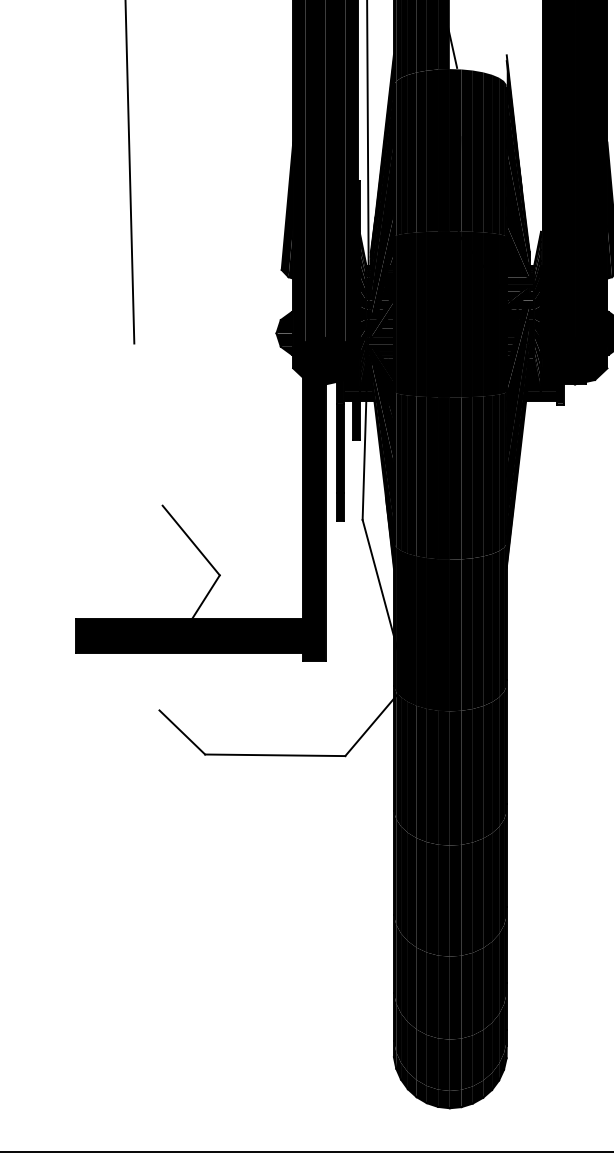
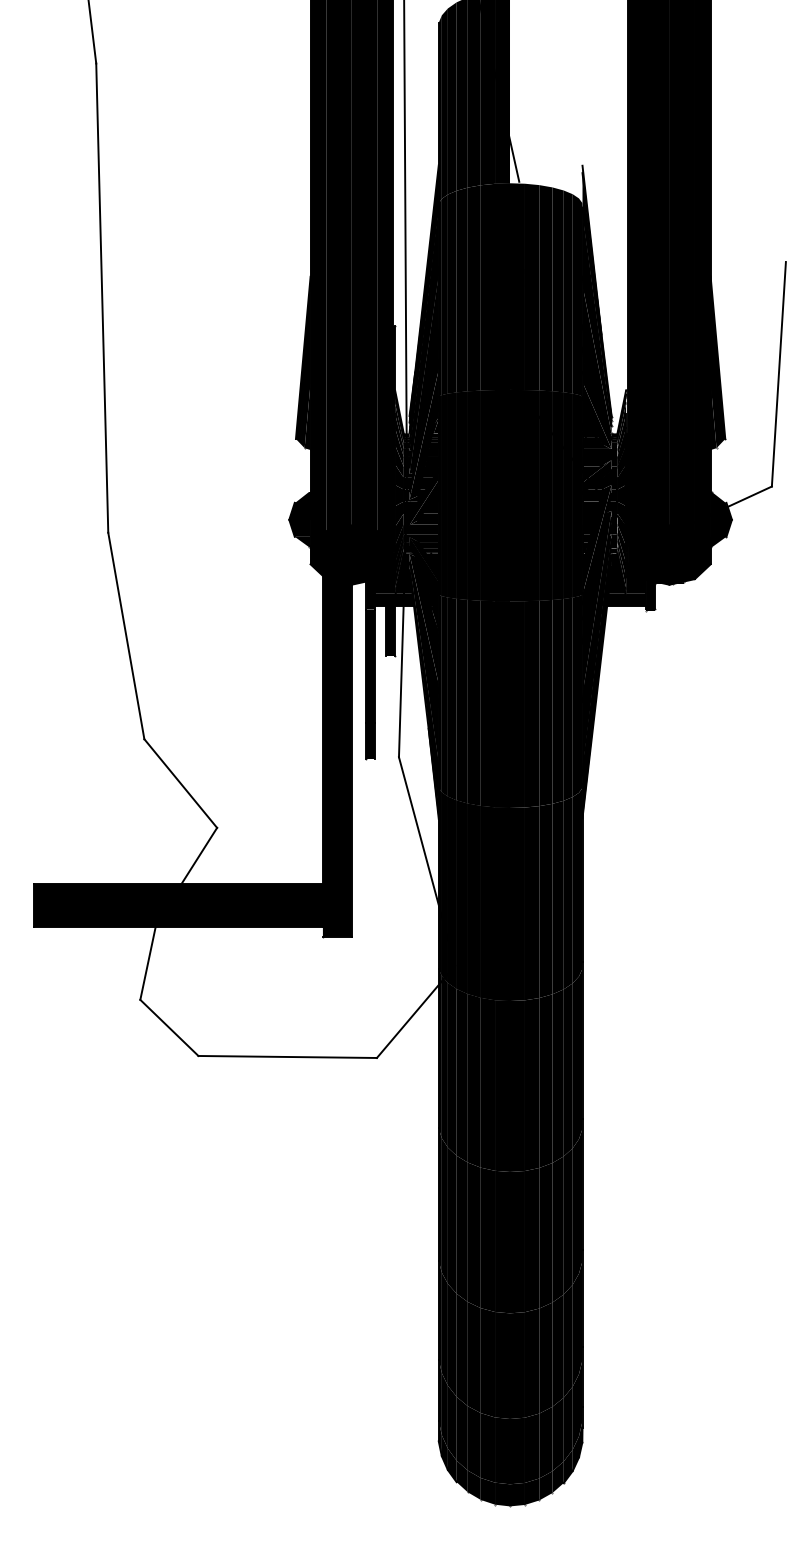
line: (148, 424) -> (126, 635), added
line: (165, 680) -> (148, 961), added

